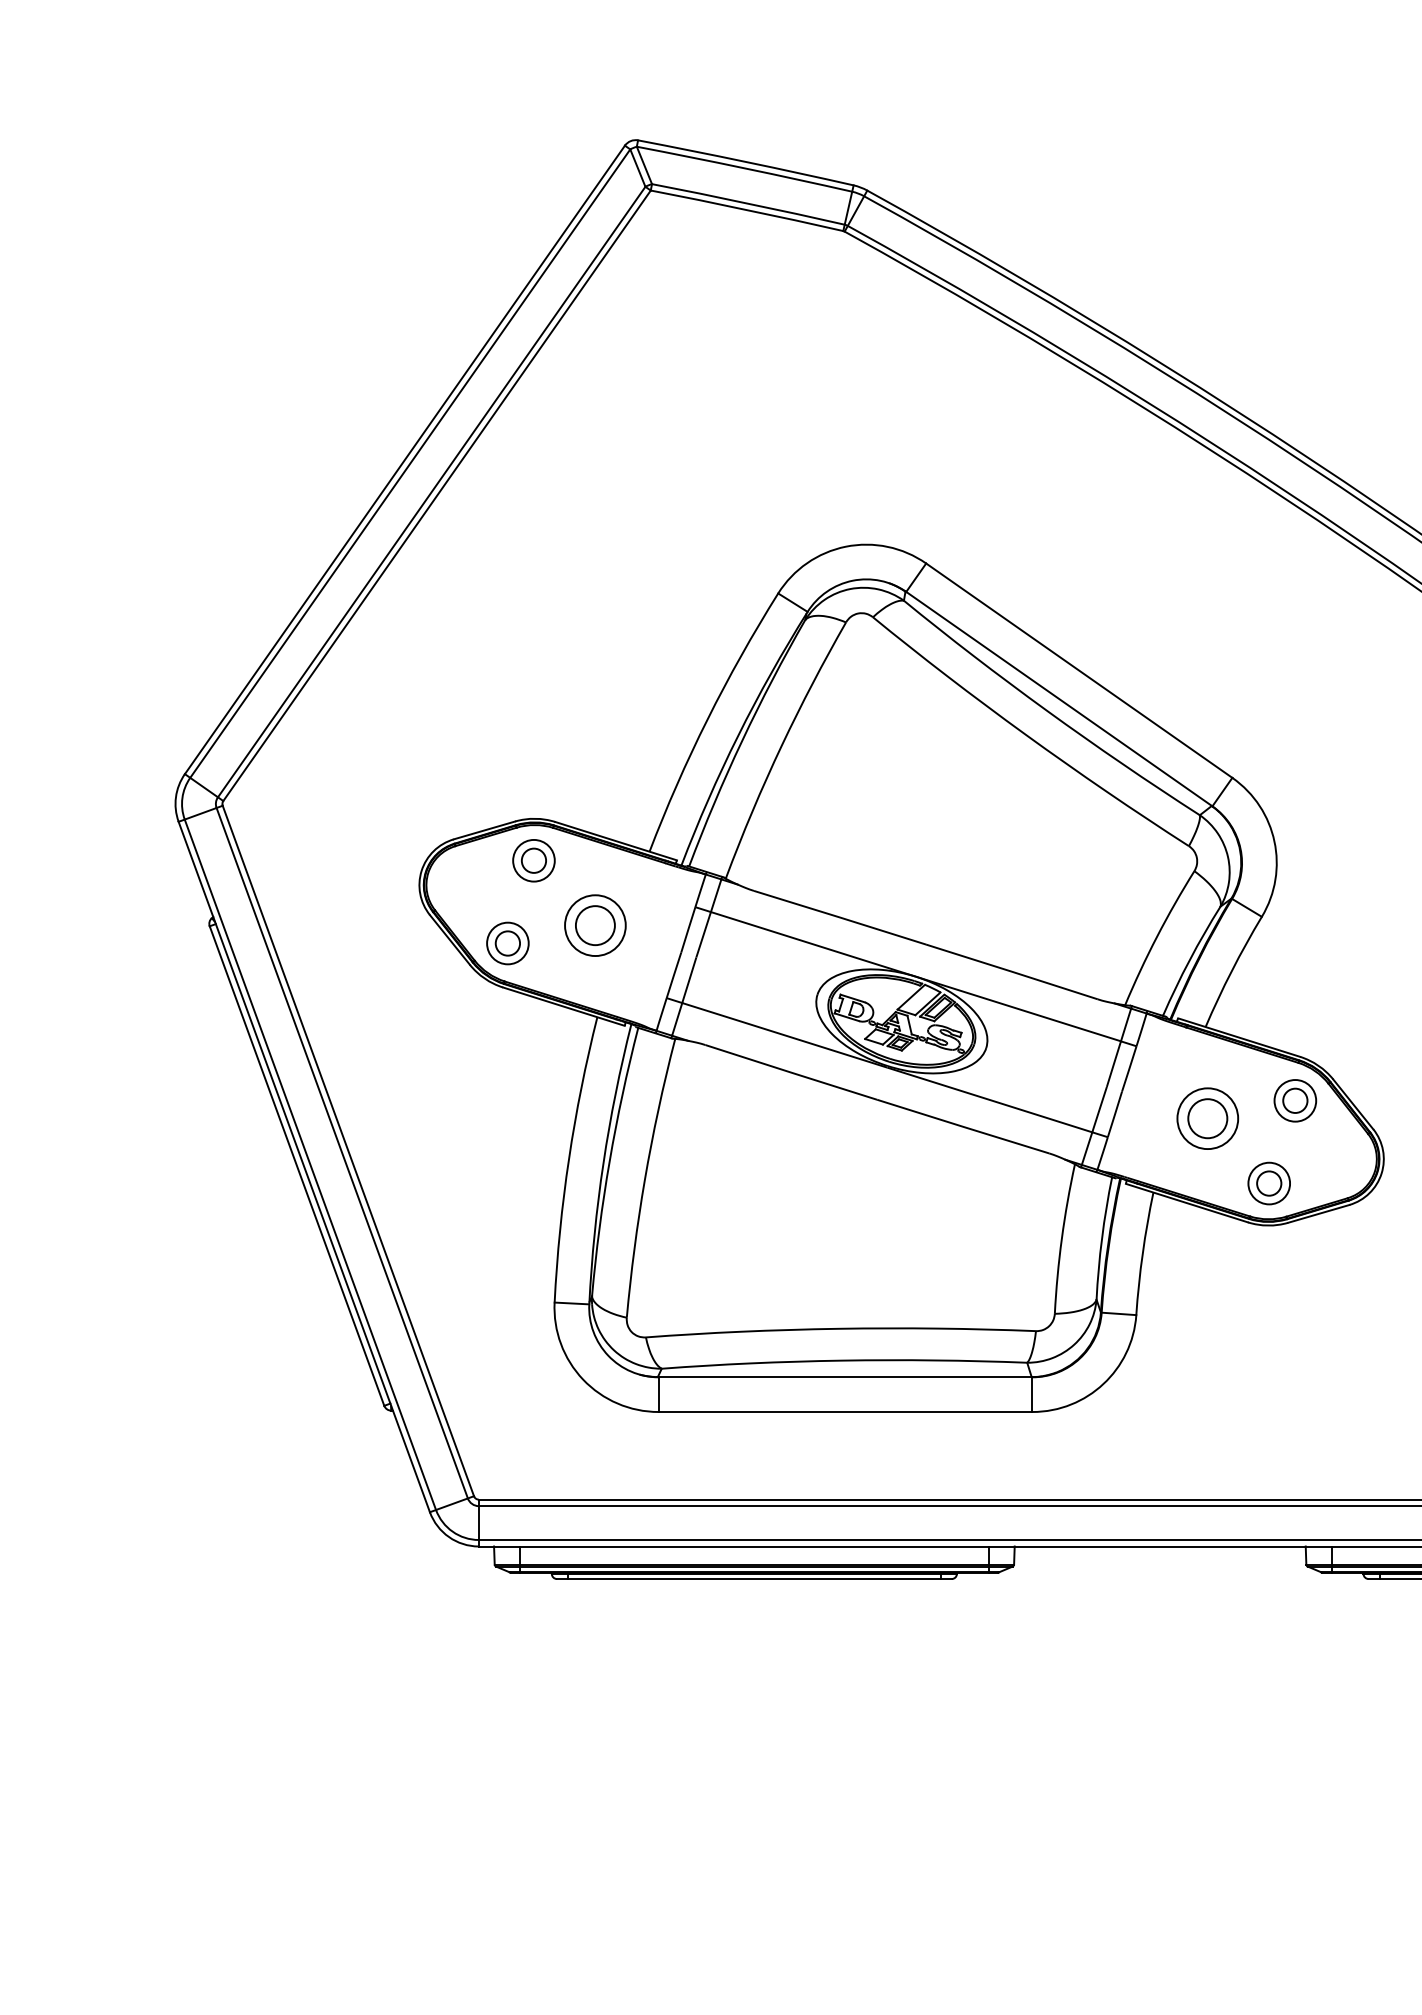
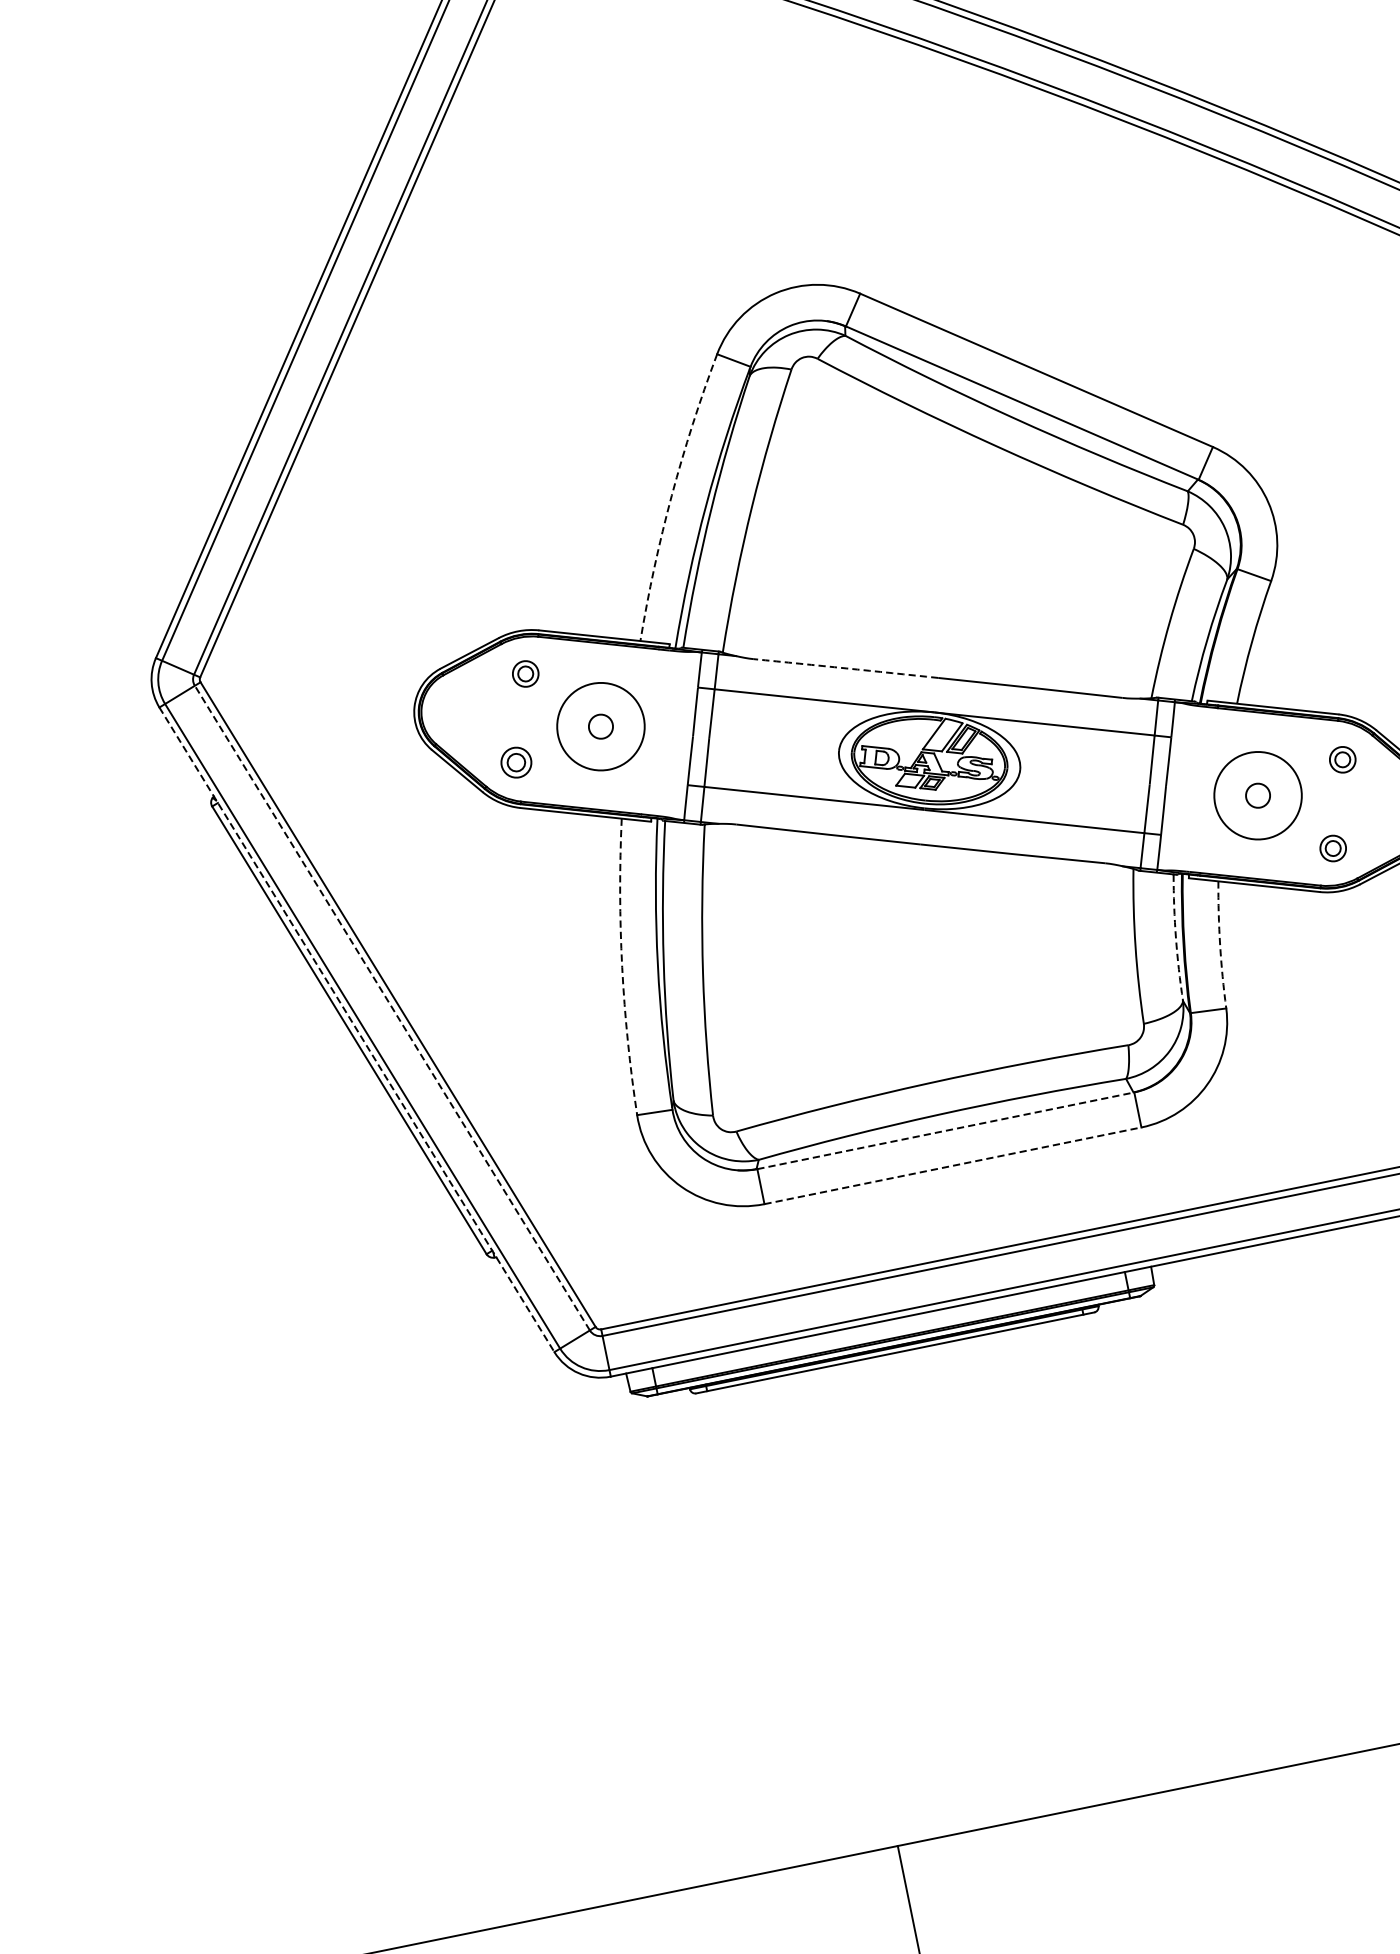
arc: (707, 719) -> (671, 495), solid -> dashed
part: (533, 860) -> (525, 673), size x0.6
arc: (840, 917) -> (846, 668), solid -> dashed
circle: (594, 925) -> (600, 726), size x0.6
circle: (595, 925) -> (601, 726), size x1.4
part: (507, 943) -> (515, 762), size x0.7
part: (1295, 1100) -> (1342, 759), size x0.6
circle: (1207, 1118) -> (1257, 795), size x0.6
circle: (1207, 1118) -> (1257, 795), size x1.4
line: (342, 1152) -> (392, 1007), solid -> dashed
arc: (569, 1158) -> (622, 966), solid -> dashed
line: (304, 1167) -> (357, 1030), solid -> dashed
part: (1268, 1183) -> (1332, 848), size x0.6
arc: (1102, 1238) -> (1176, 938), solid -> dashed
arc: (1142, 1253) -> (1219, 945), solid -> dashed
line: (845, 1377) -> (945, 1131), solid -> dashed
line: (845, 1412) -> (953, 1166), solid -> dashed

